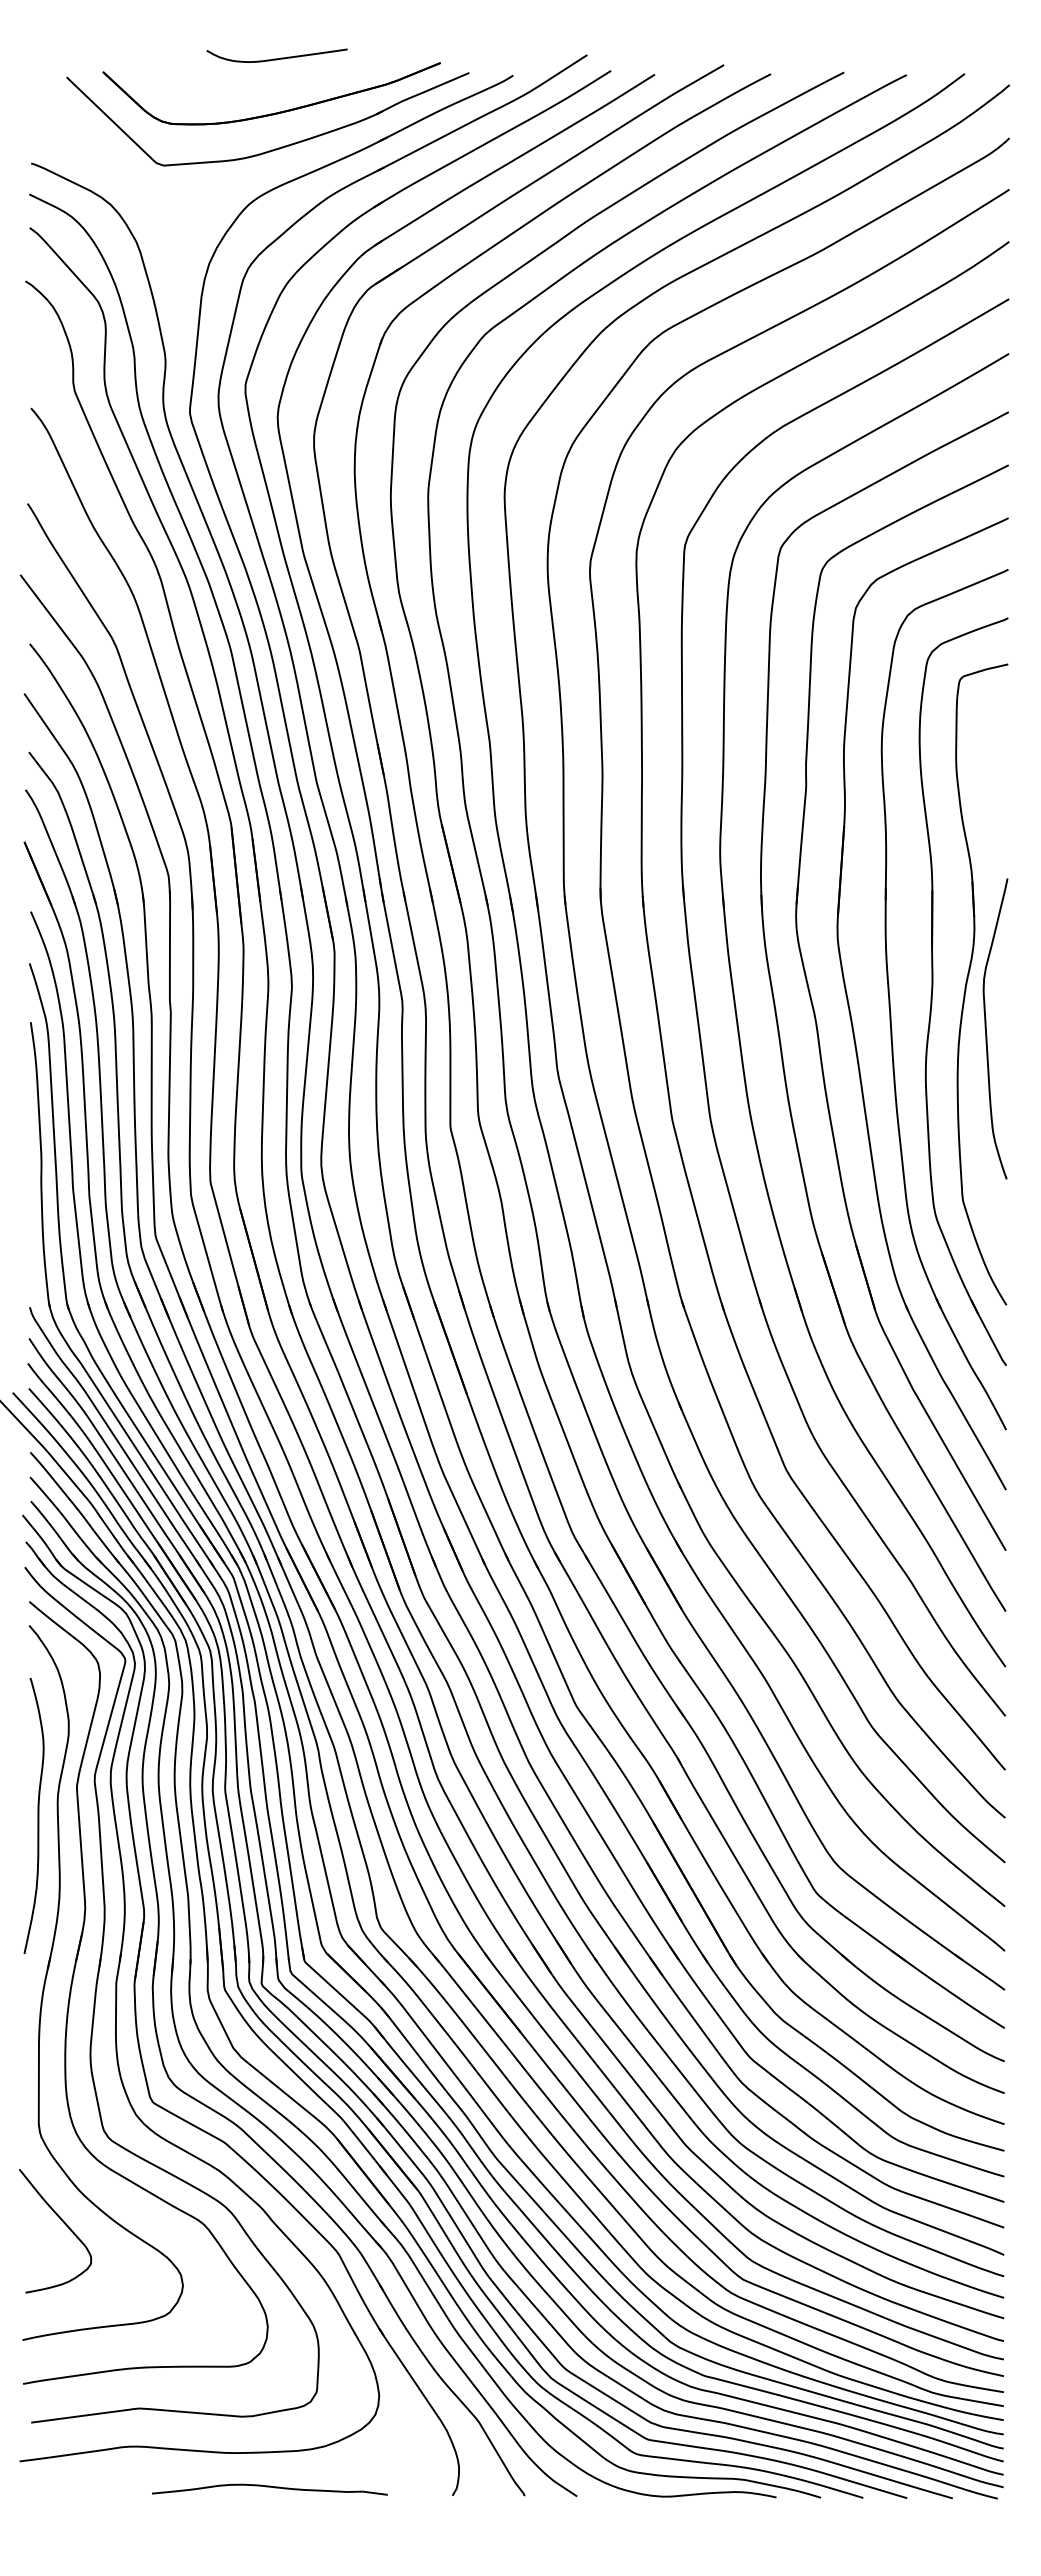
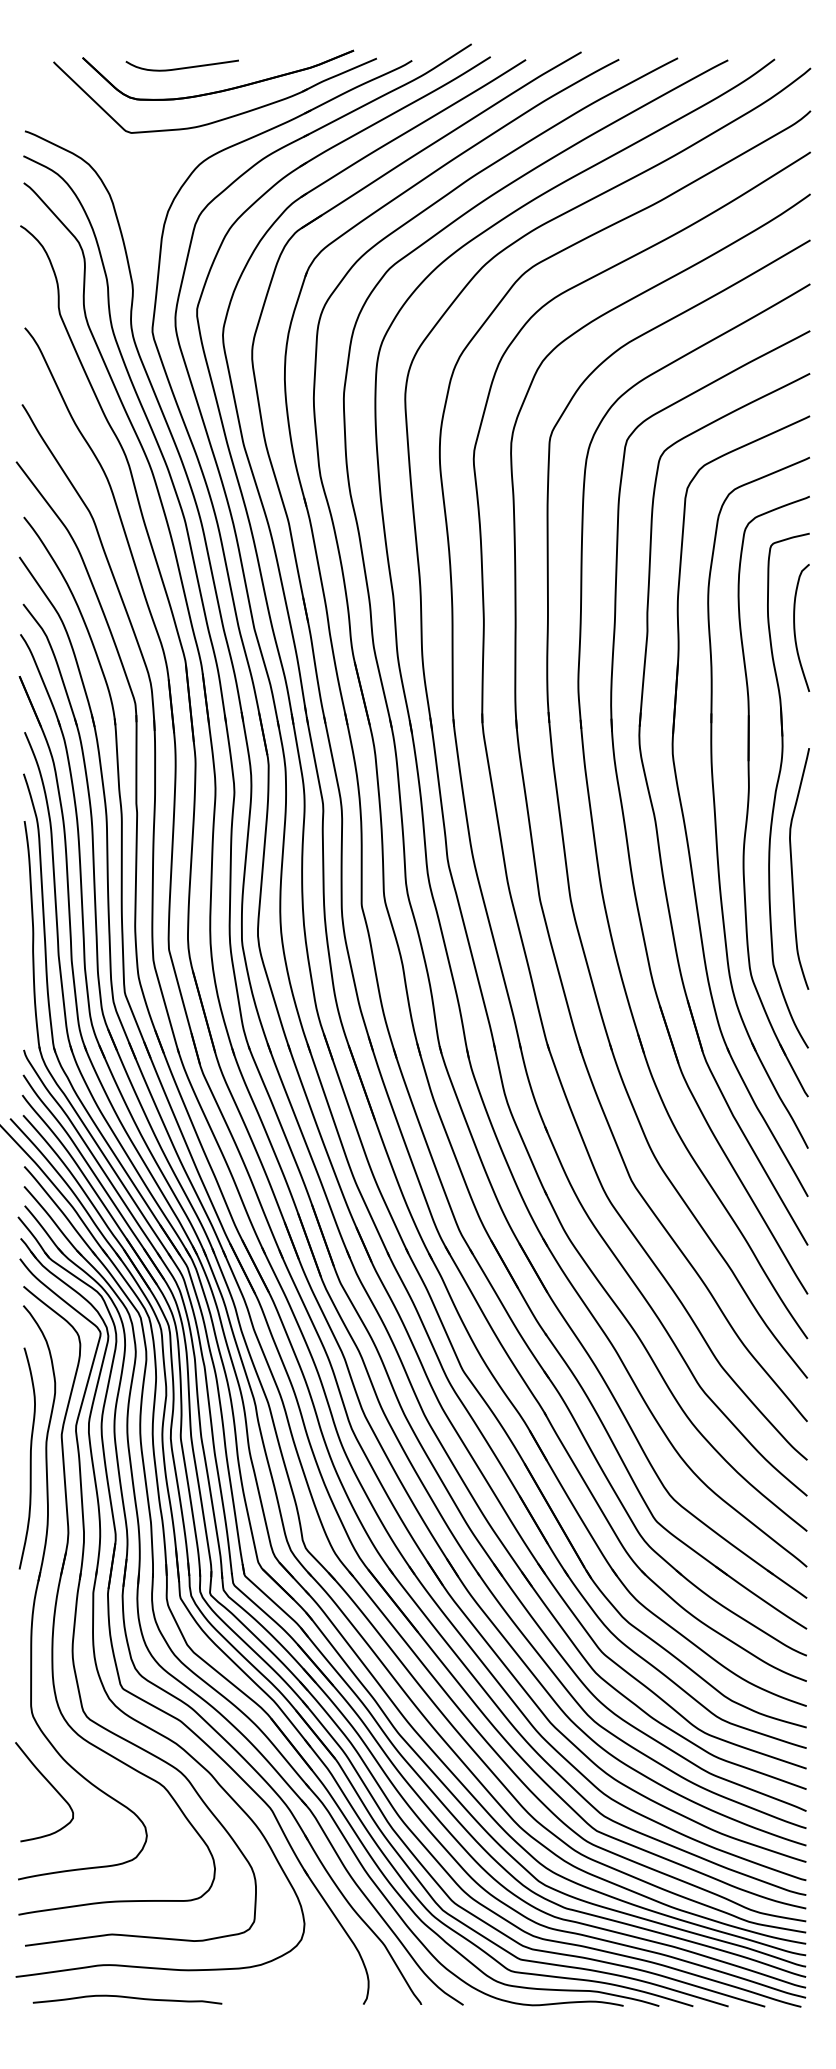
curve: (276, 58) -> (181, 67), moved
curve: (990, 784) -> (795, 630), added
curve: (986, 1028) -> (792, 868), moved
curve: (269, 2487) -> (127, 1997), moved

